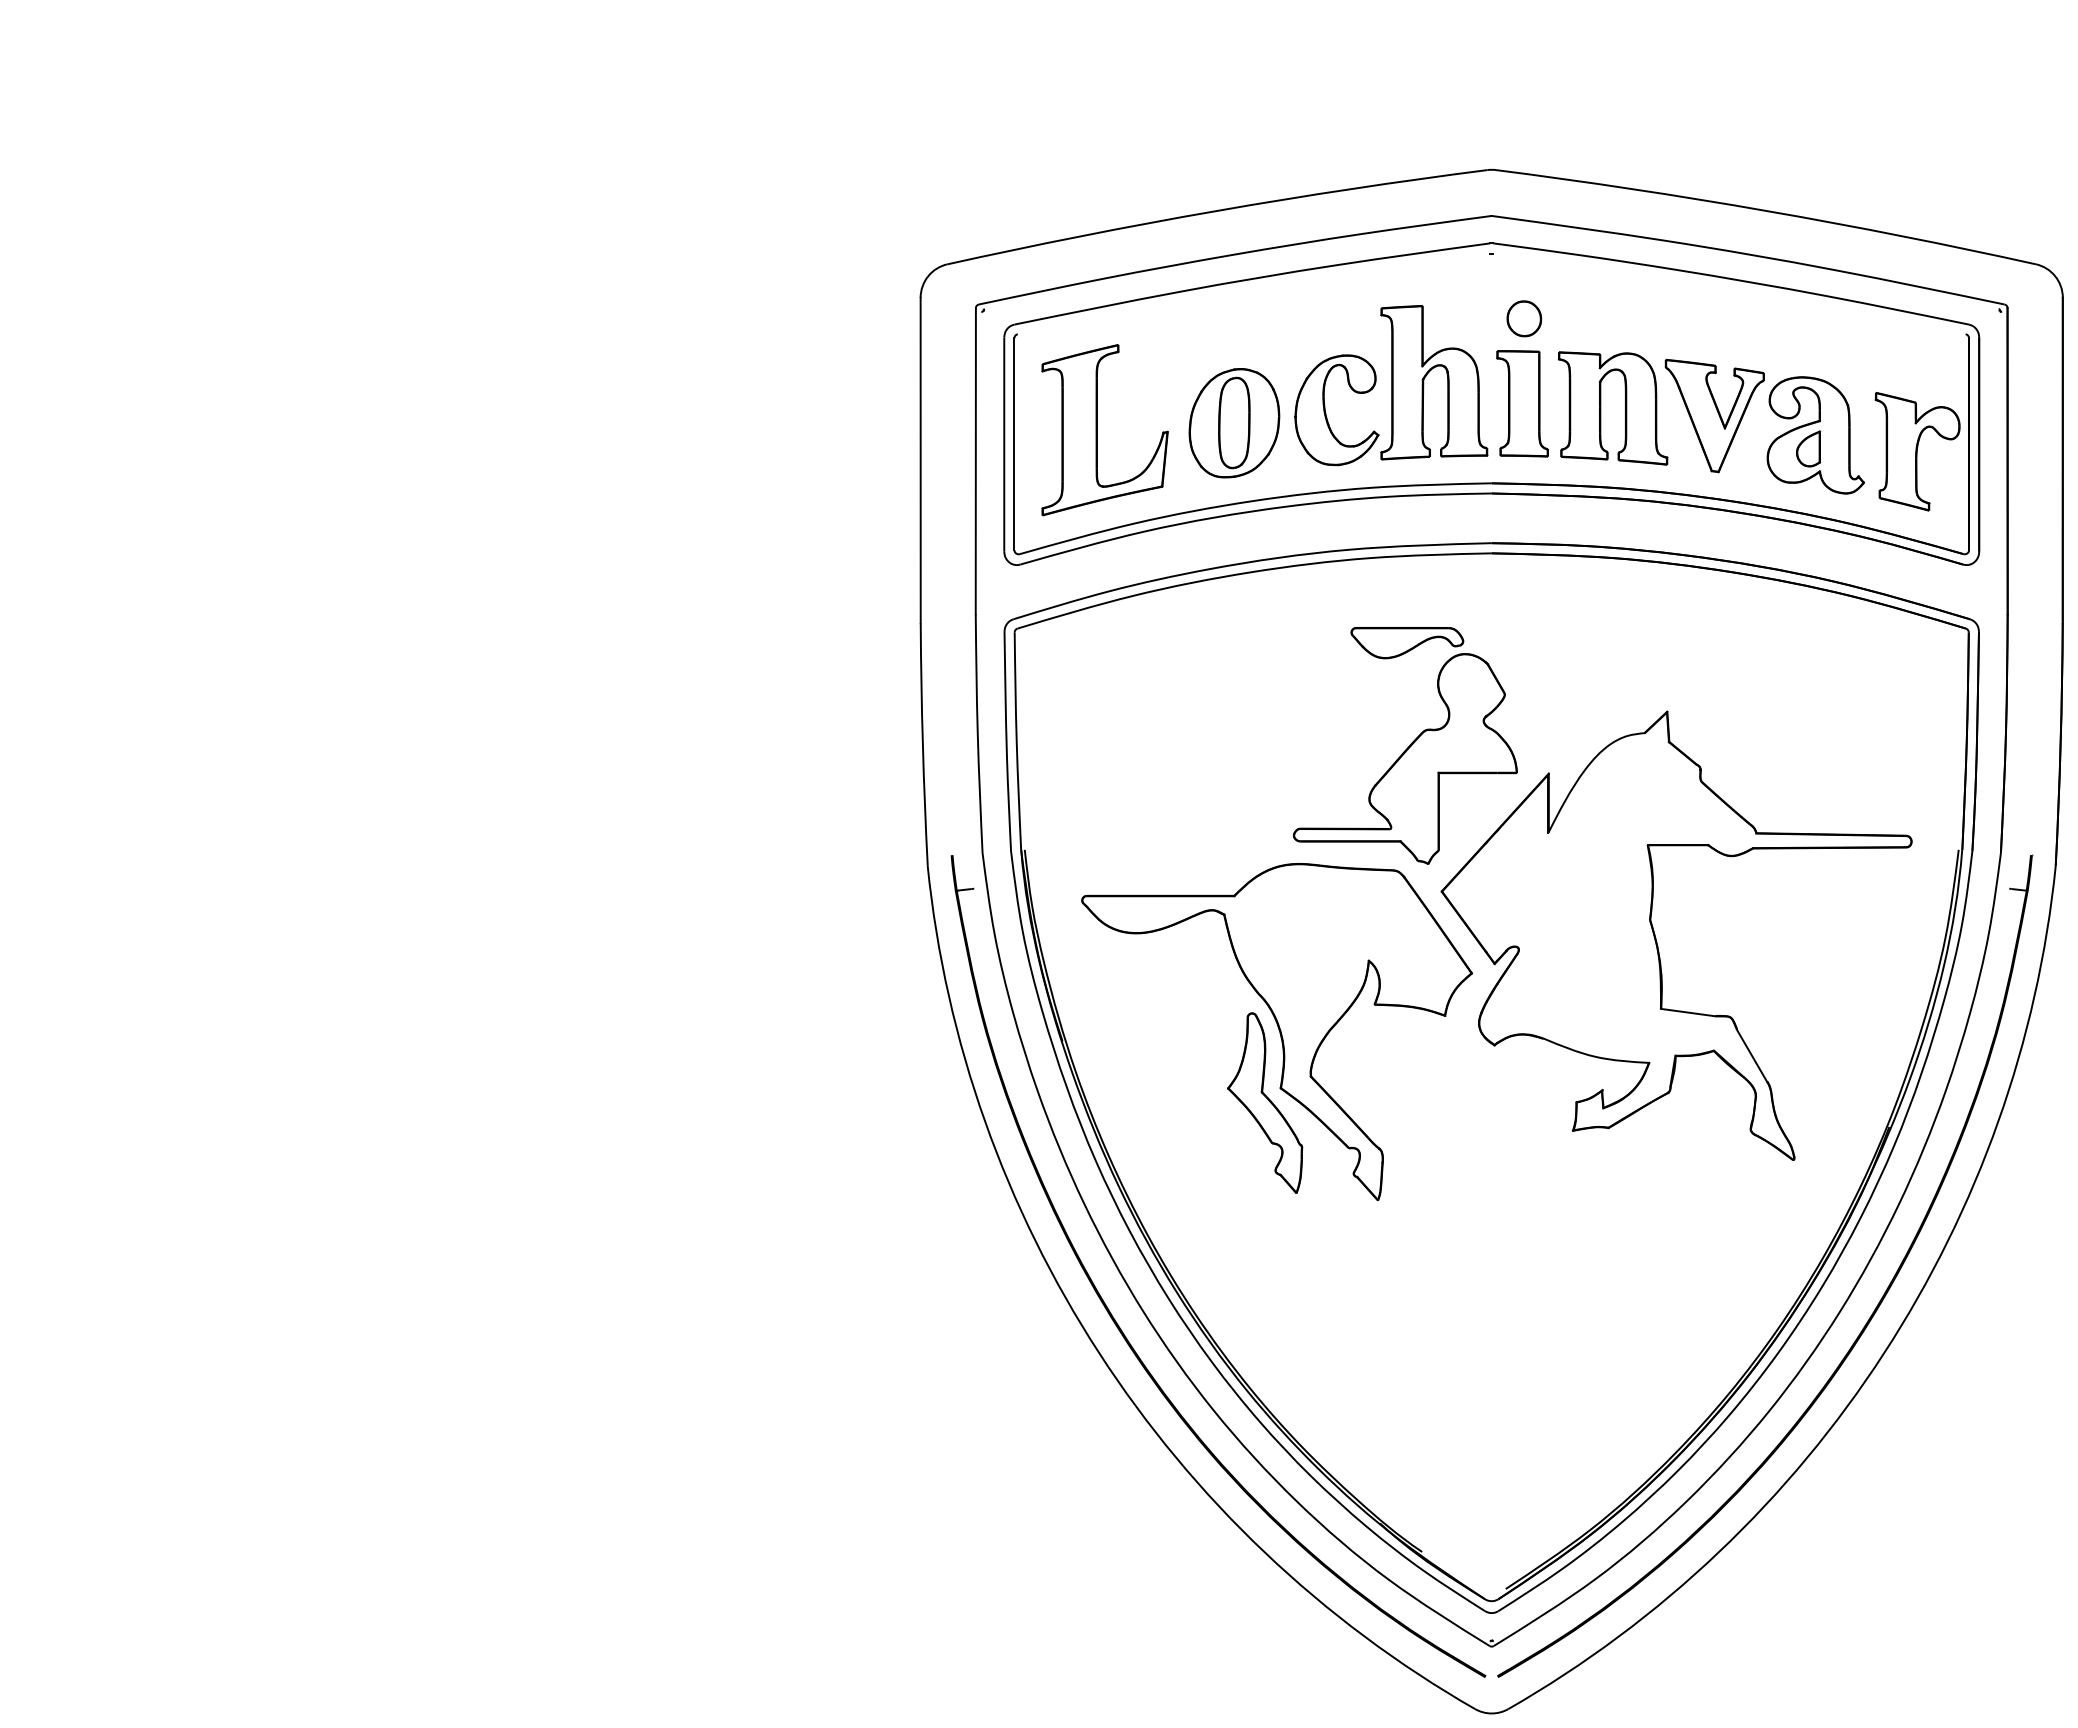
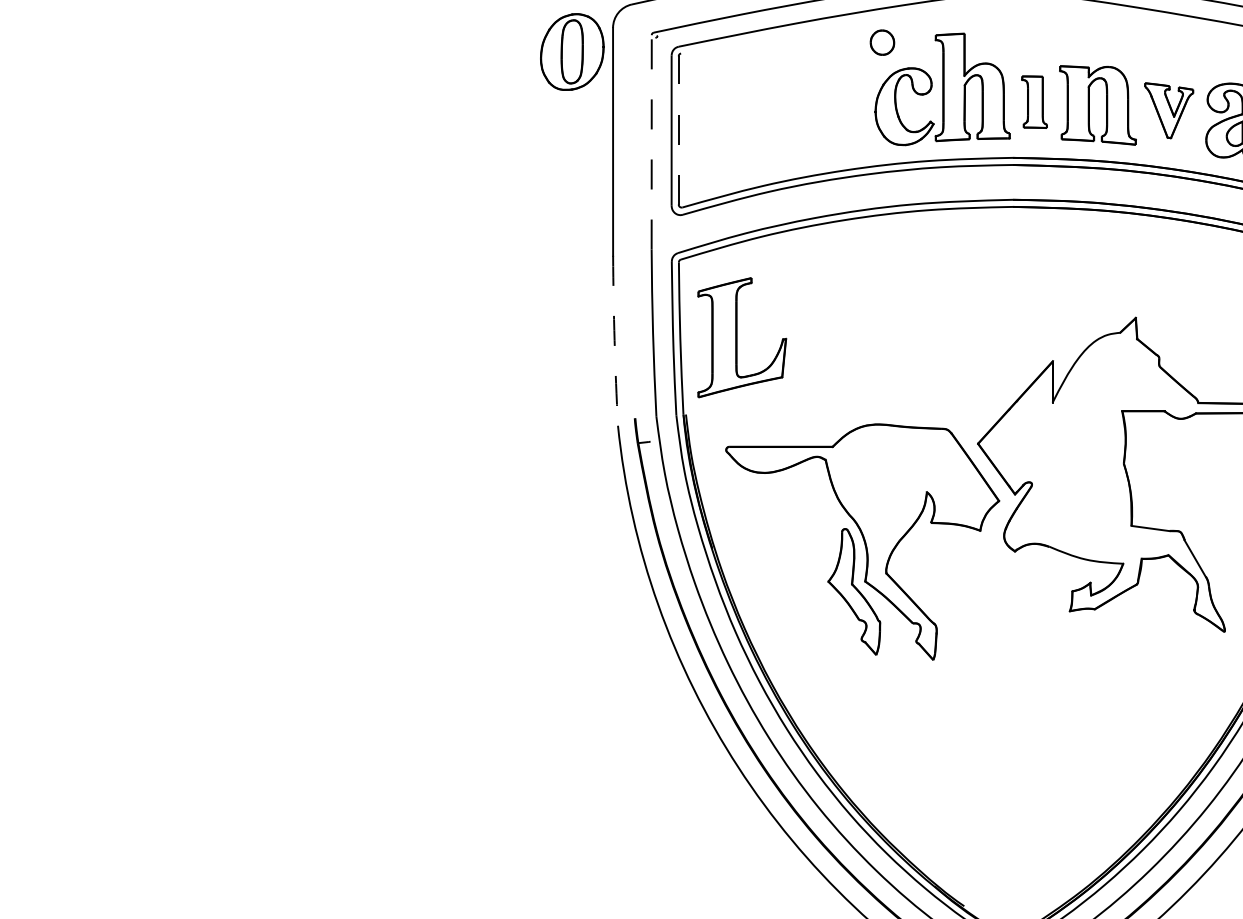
part: (1524, 318) -> (882, 42), moved
part: (1522, 403) -> (1034, 101), size x0.7
part: (1714, 415) -> (1169, 110), size x0.7
part: (1234, 423) -> (572, 52), moved
part: (1097, 430) -> (736, 337), moved
line: (1014, 444) -> (678, 130), solid -> dashed
line: (975, 460) -> (651, 141), solid -> dashed
arc: (922, 744) -> (614, 340), solid -> dashed
part: (1404, 745) -> (951, 341), removed

